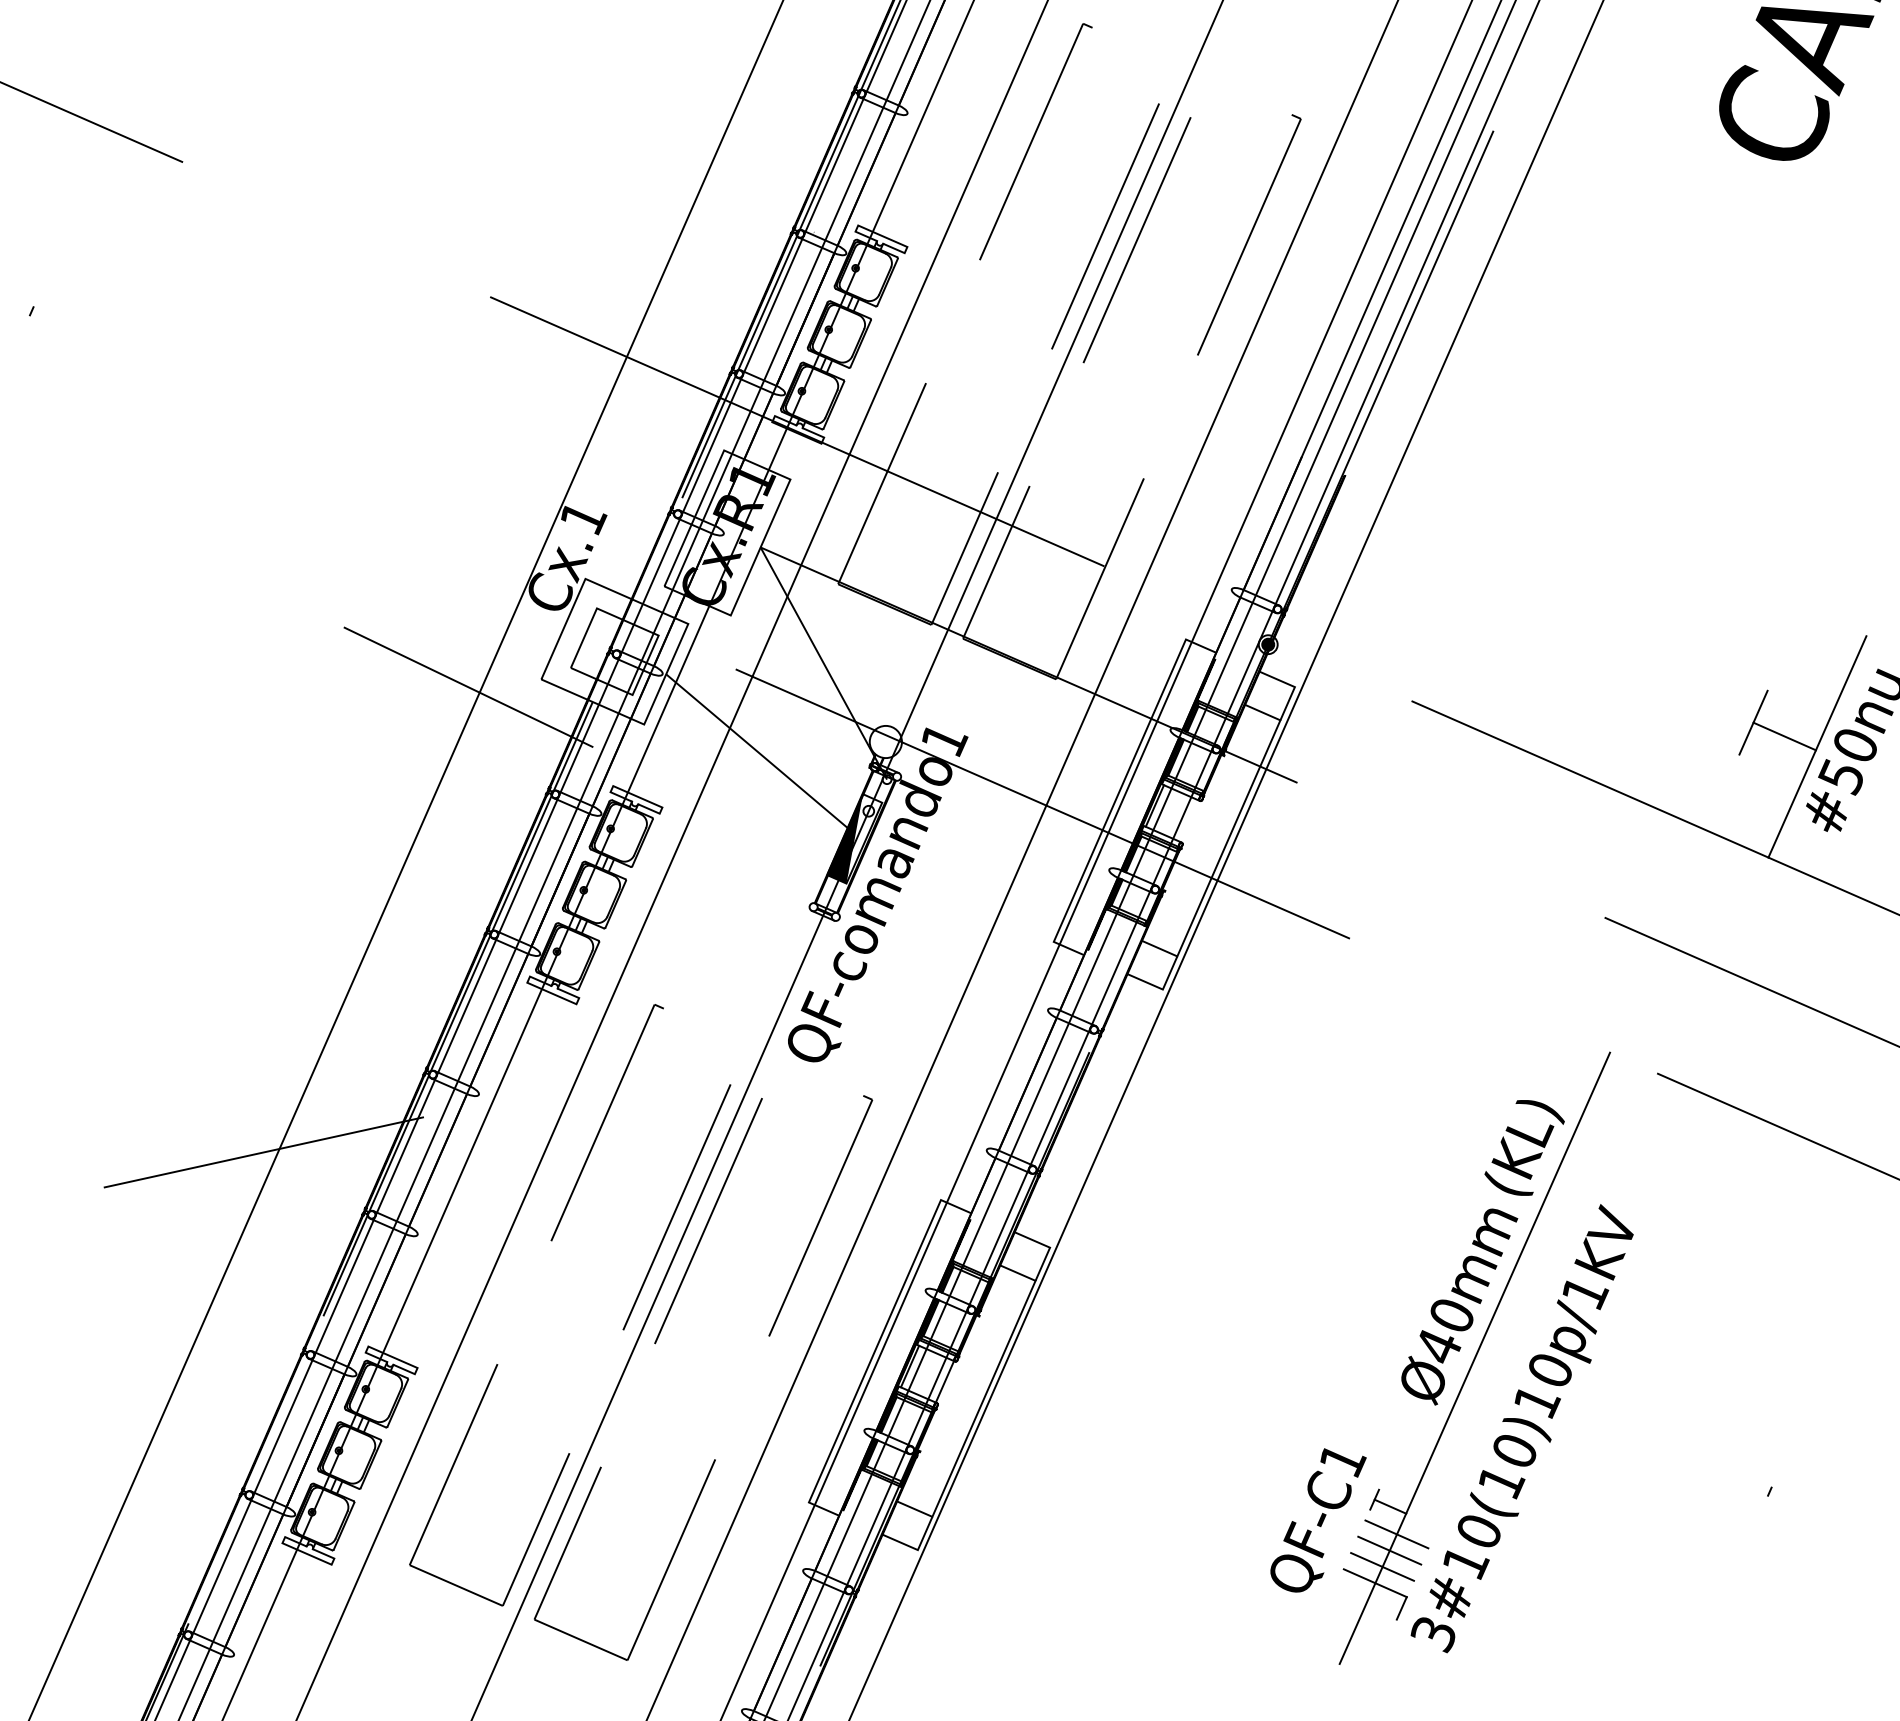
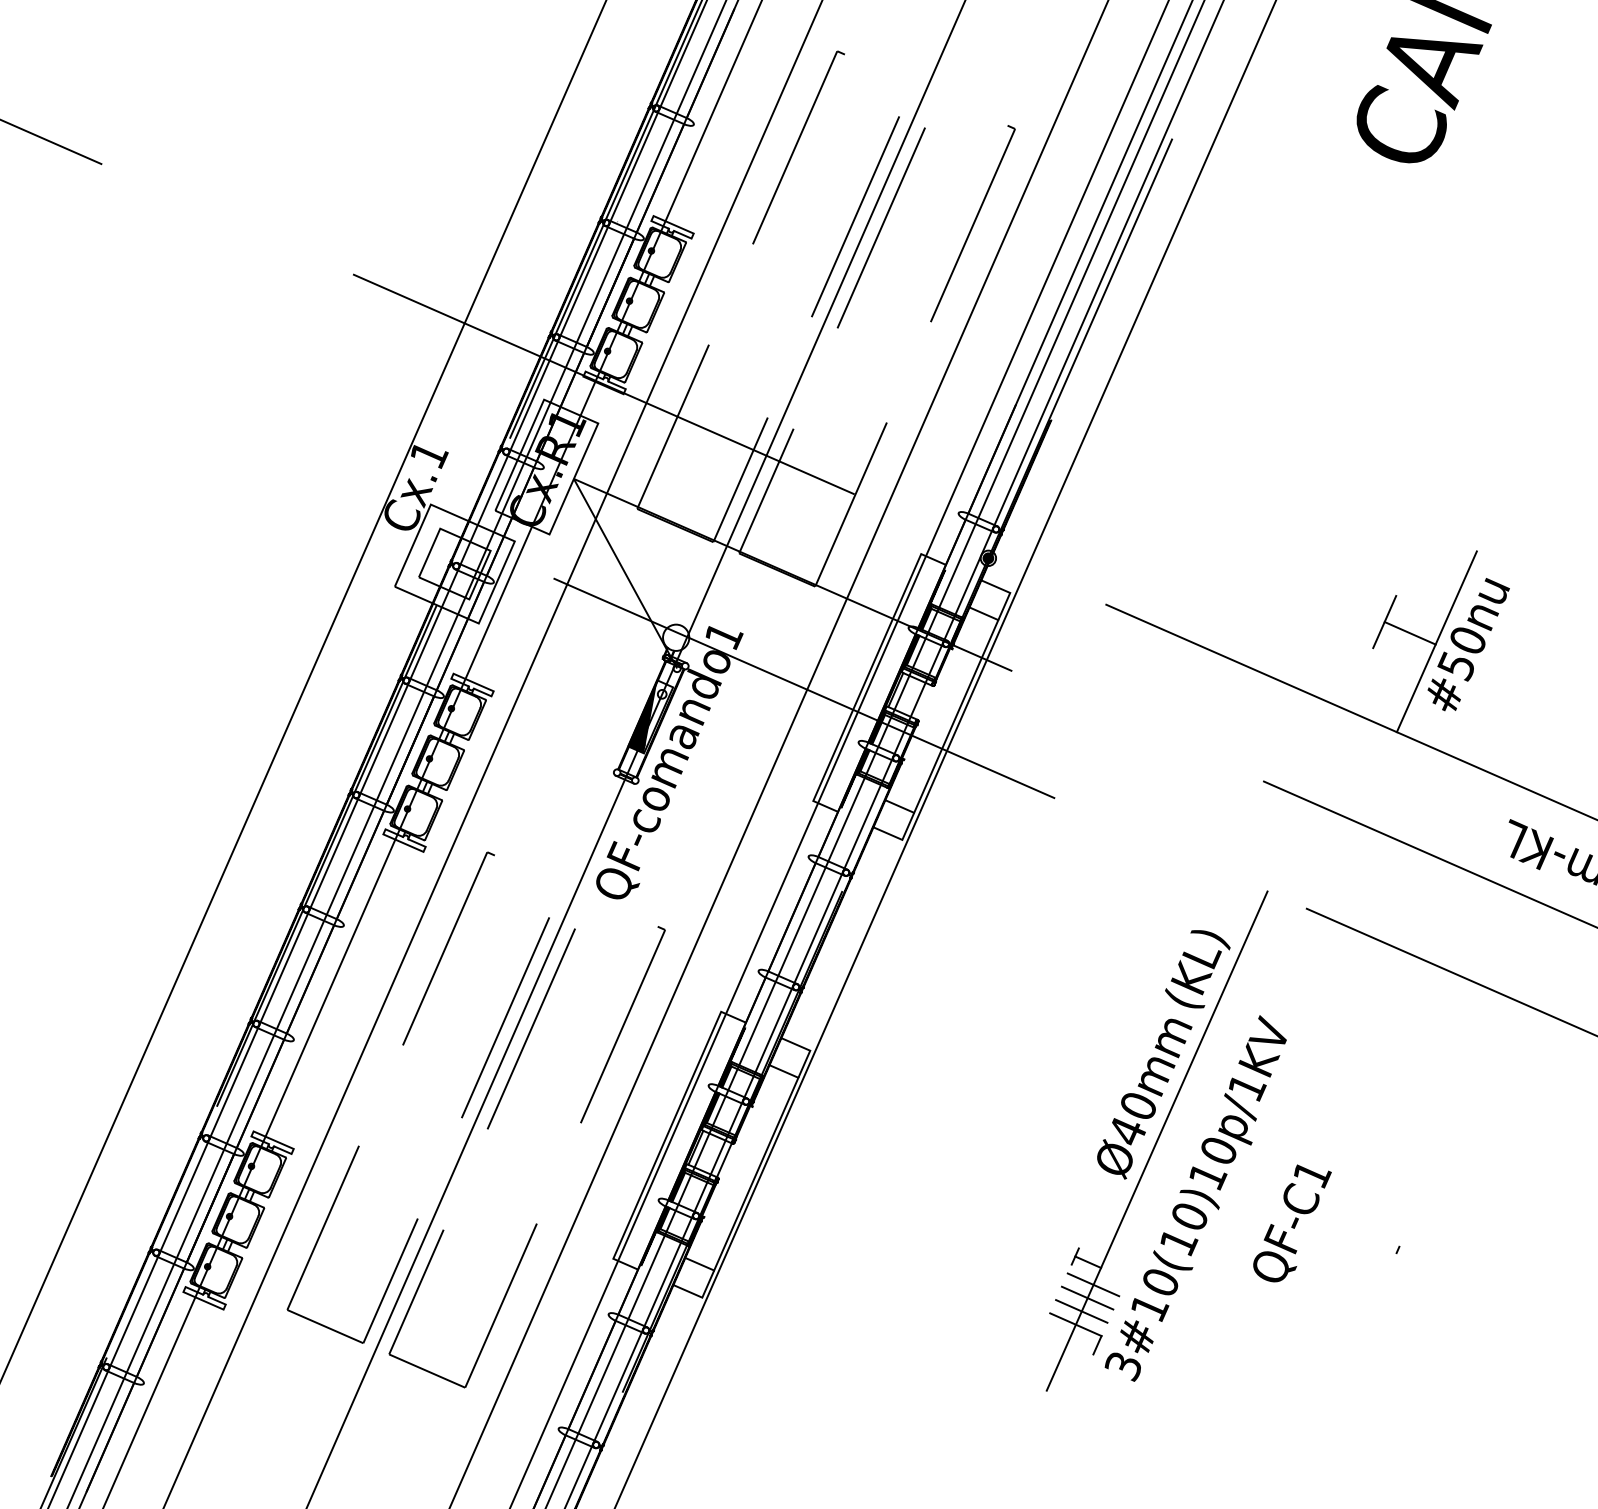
line: (468, 686) -> (335, 592), removed
line: (756, 751) -> (570, 645), removed
line: (264, 1151) -> (168, 972), removed
text: (1318, 1520) -> (1292, 1223), moved

